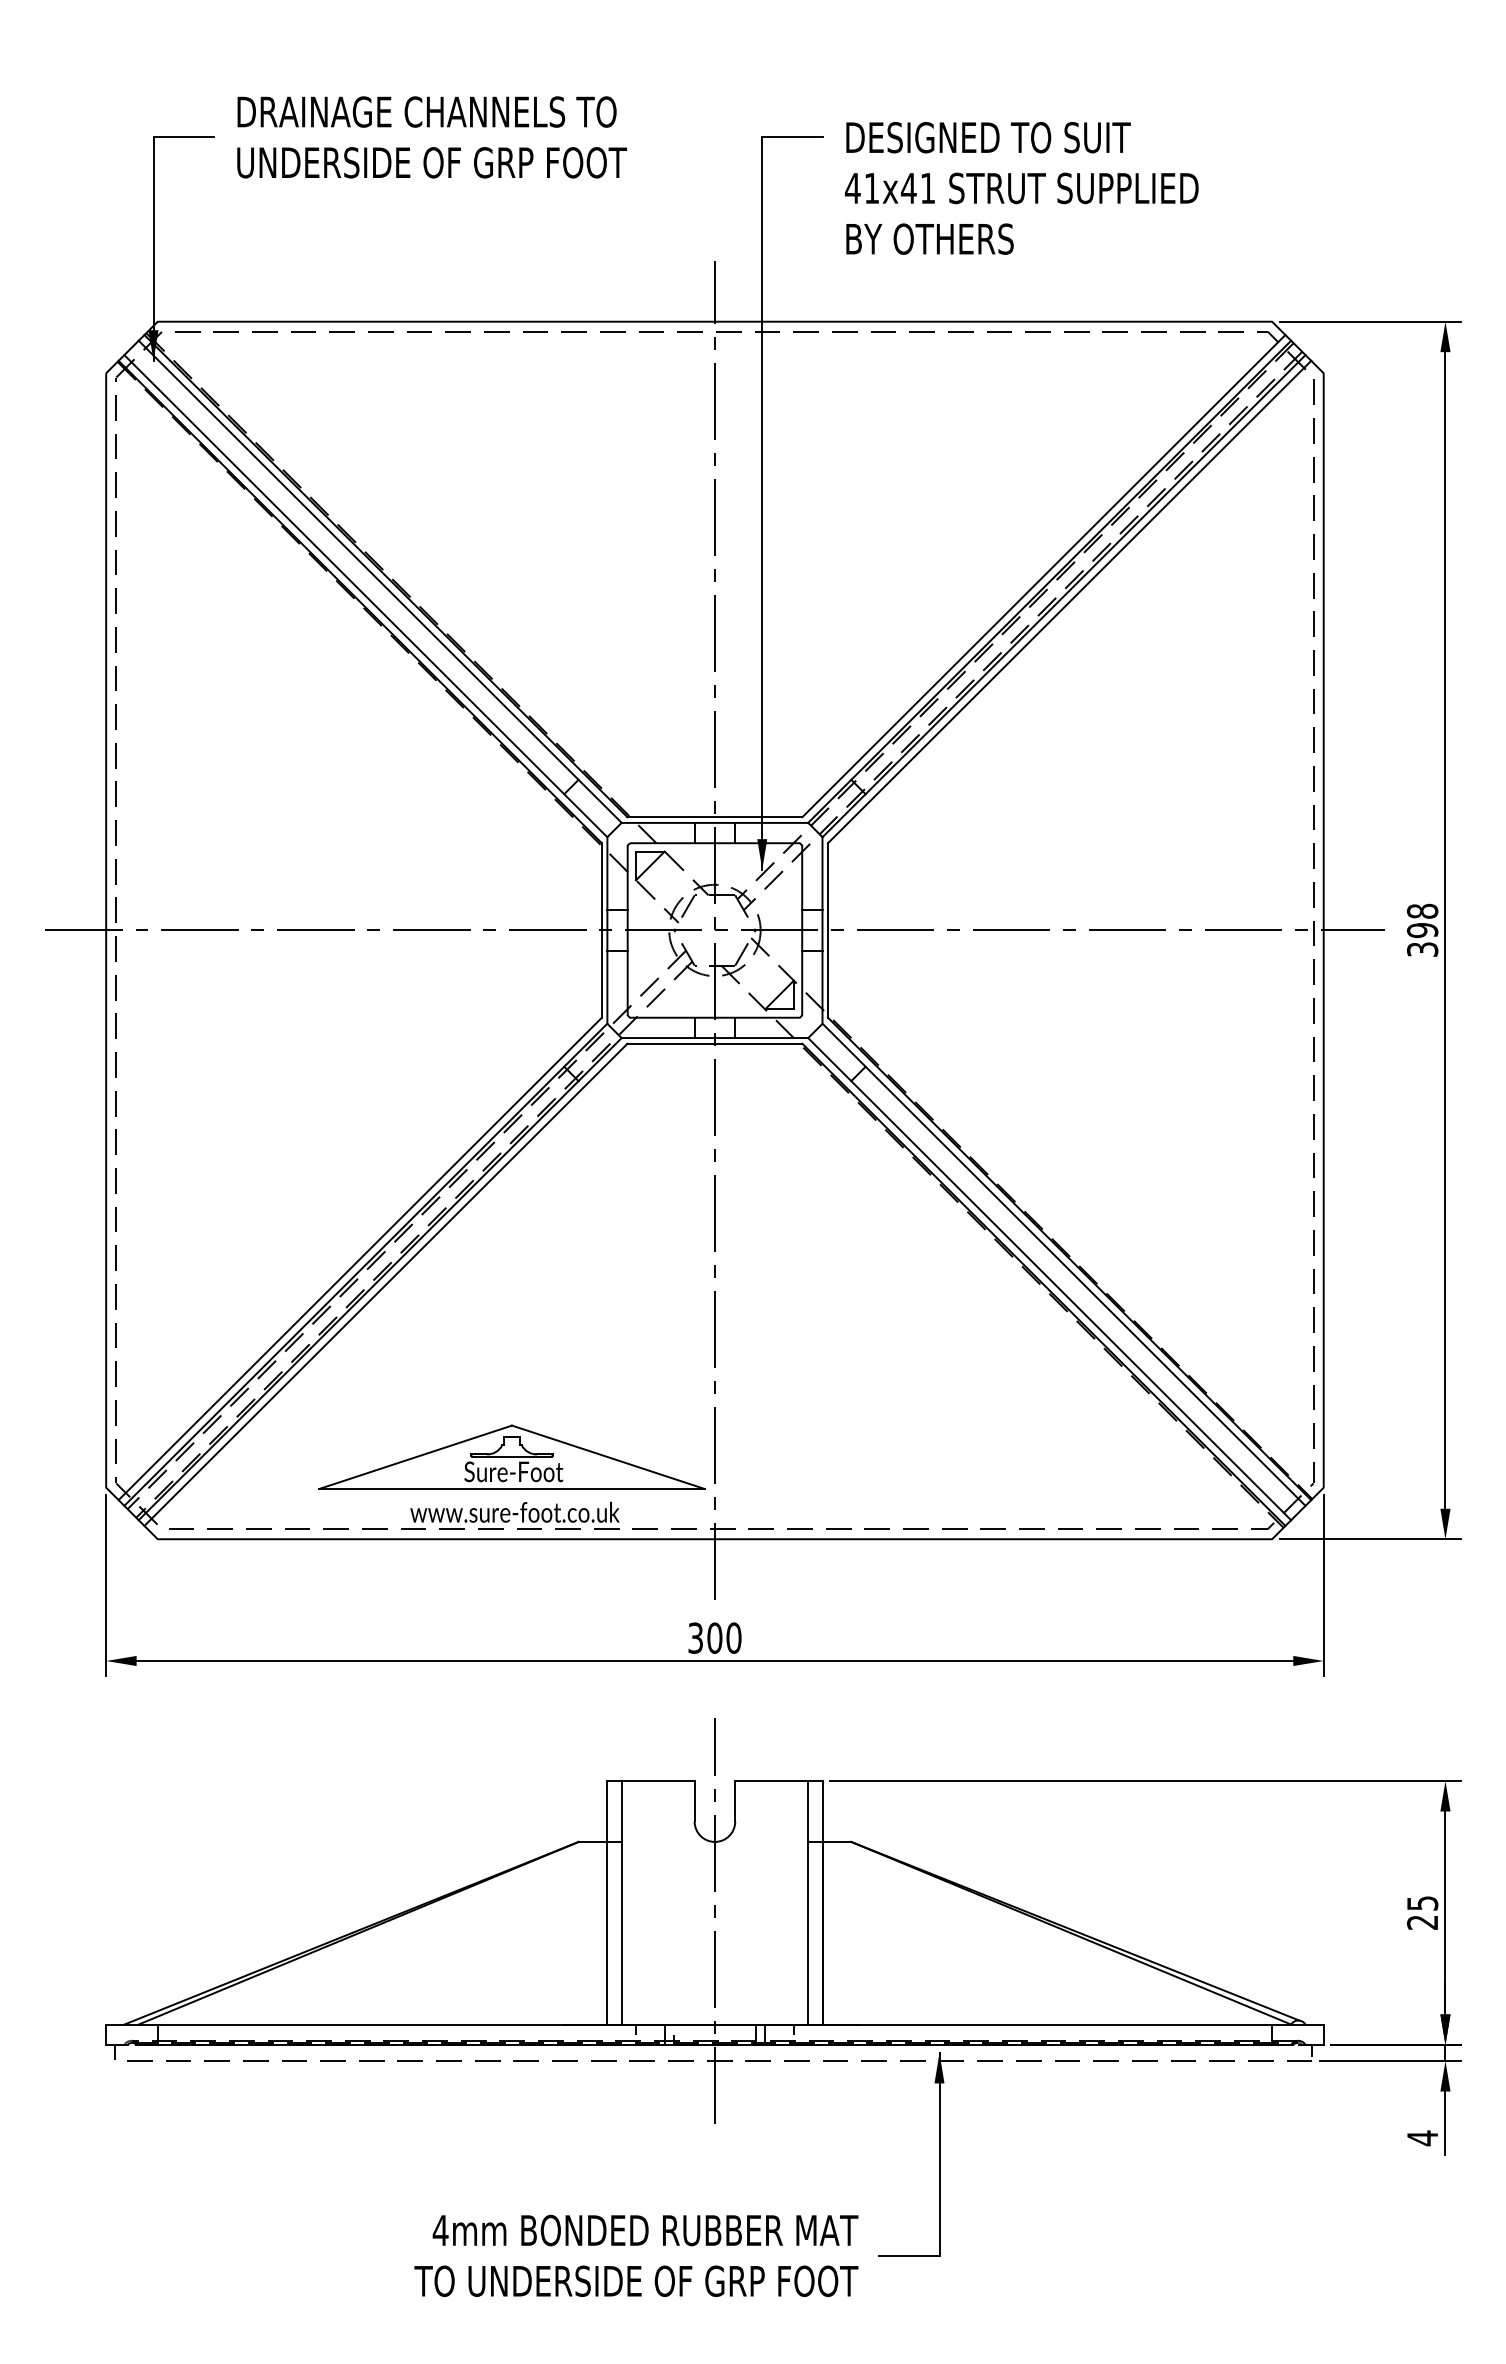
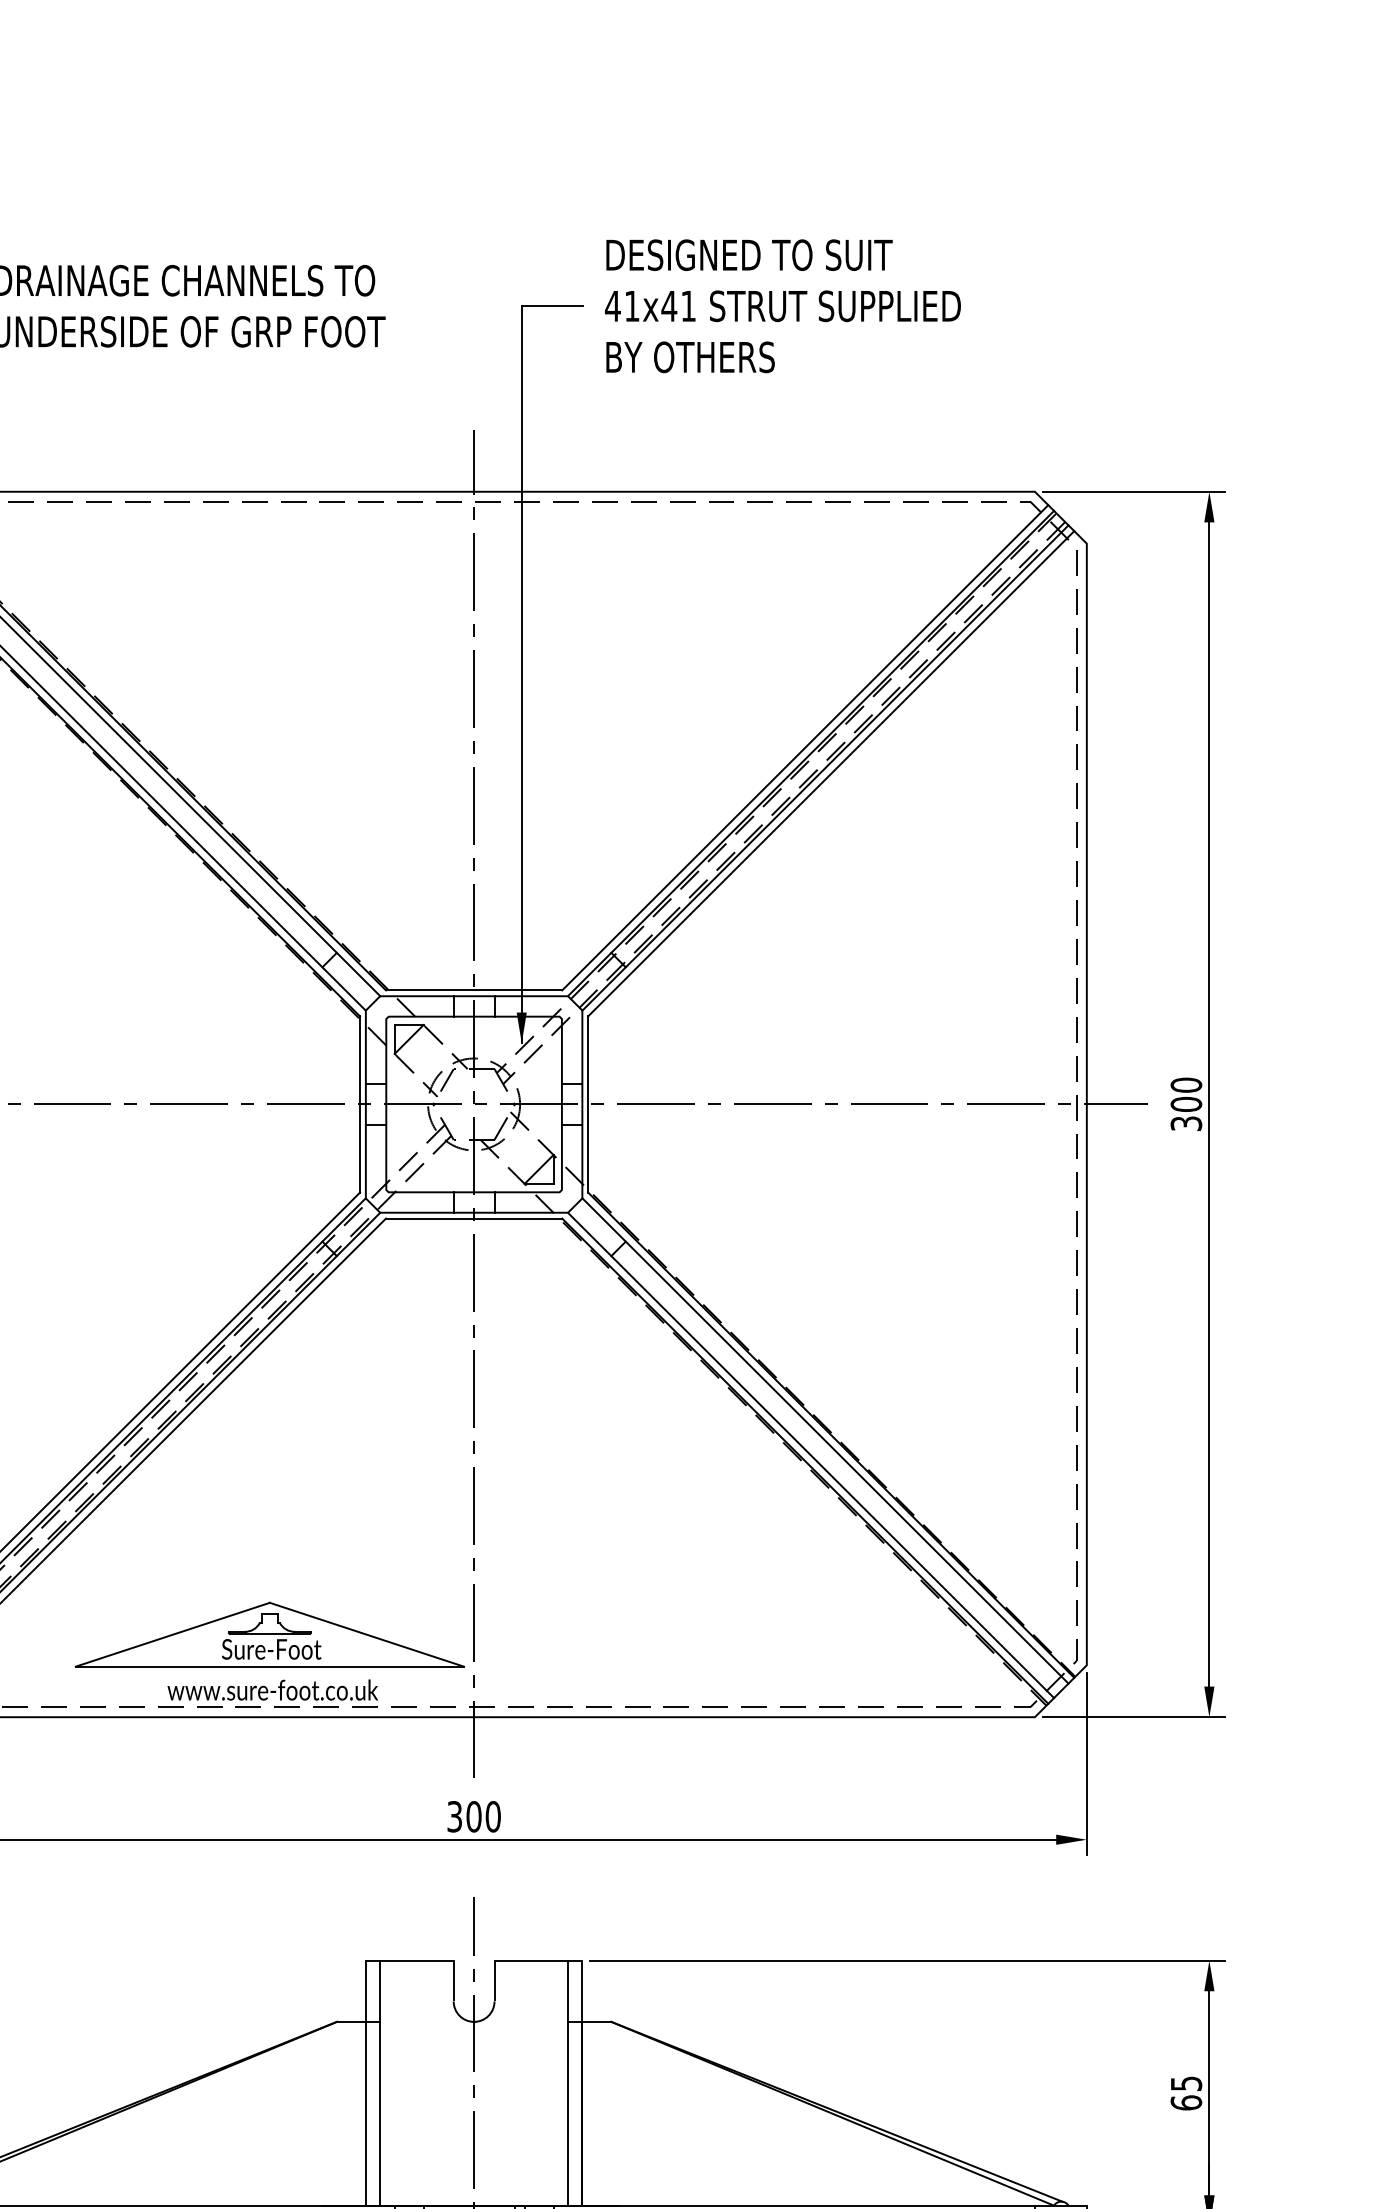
text: (1021, 188) -> (782, 306), moved
text: (1422, 920) -> (1186, 1094), 398 -> 300
text: (1422, 1921) -> (1186, 2101), 25 -> 65

